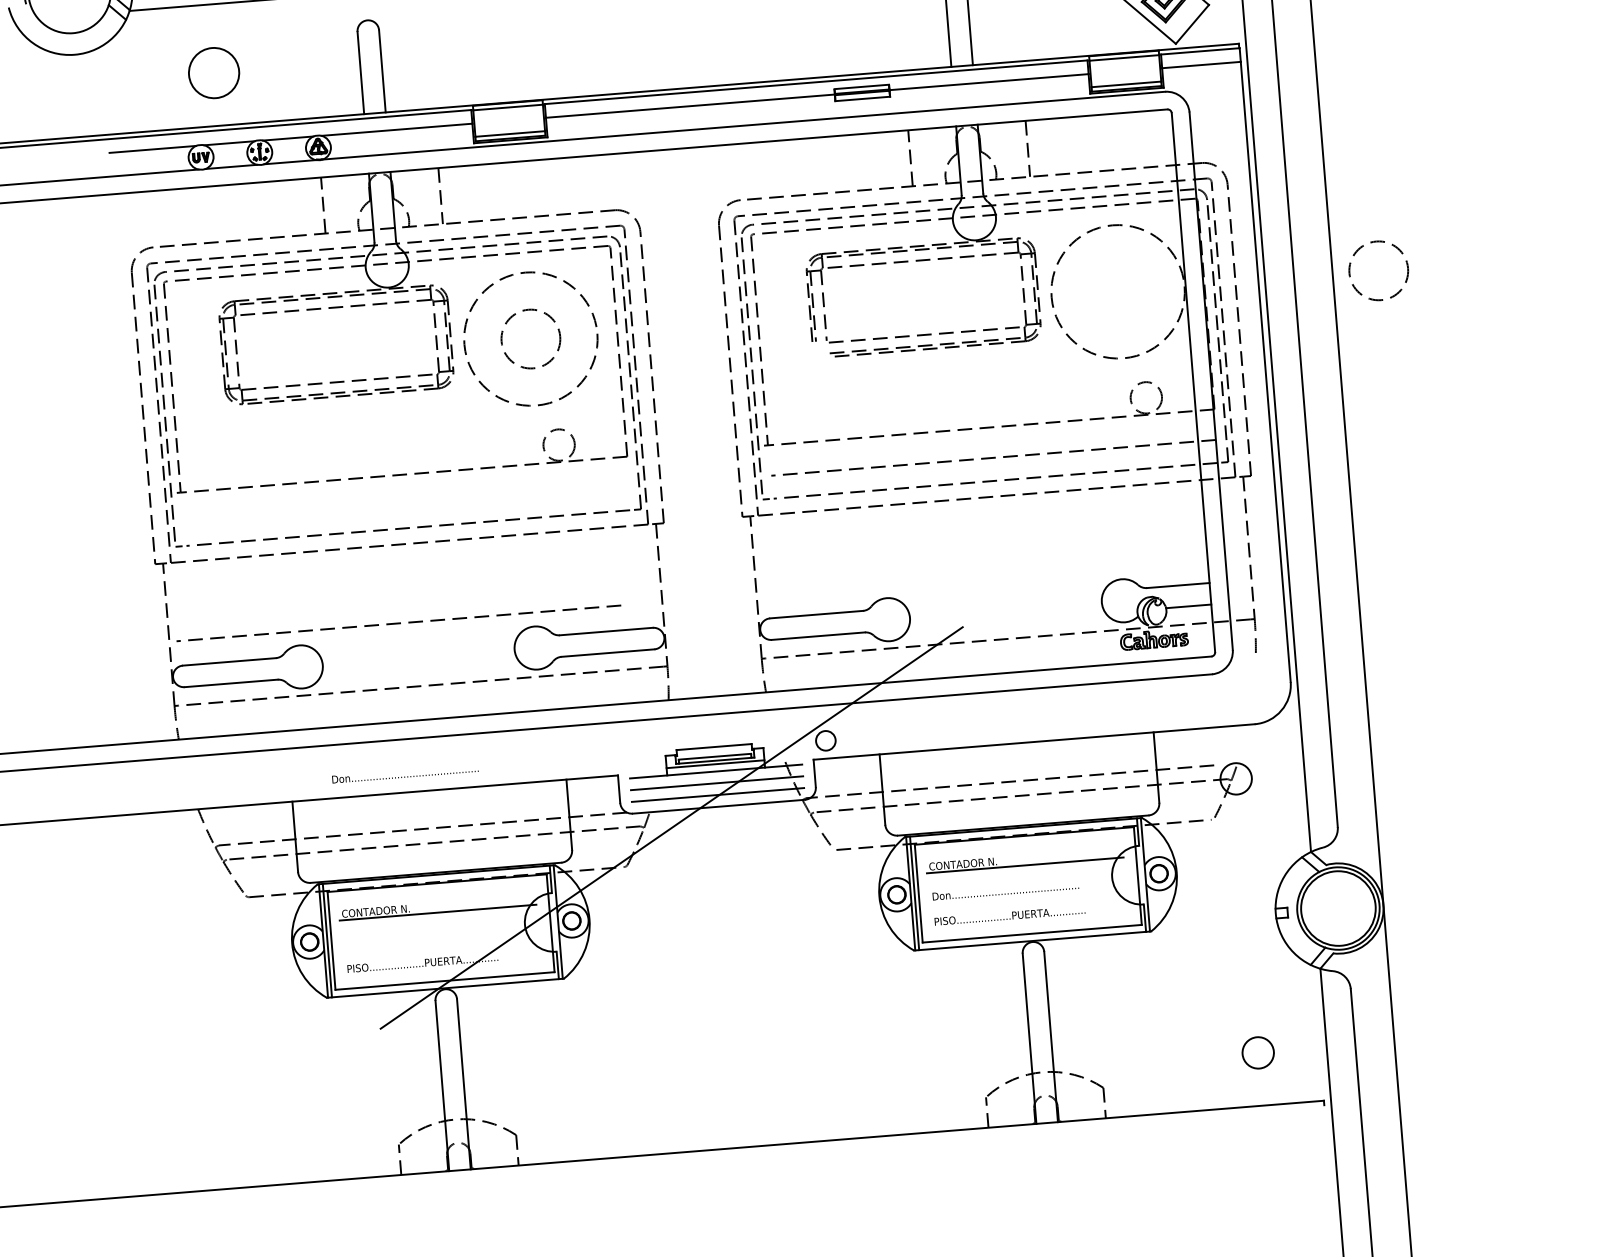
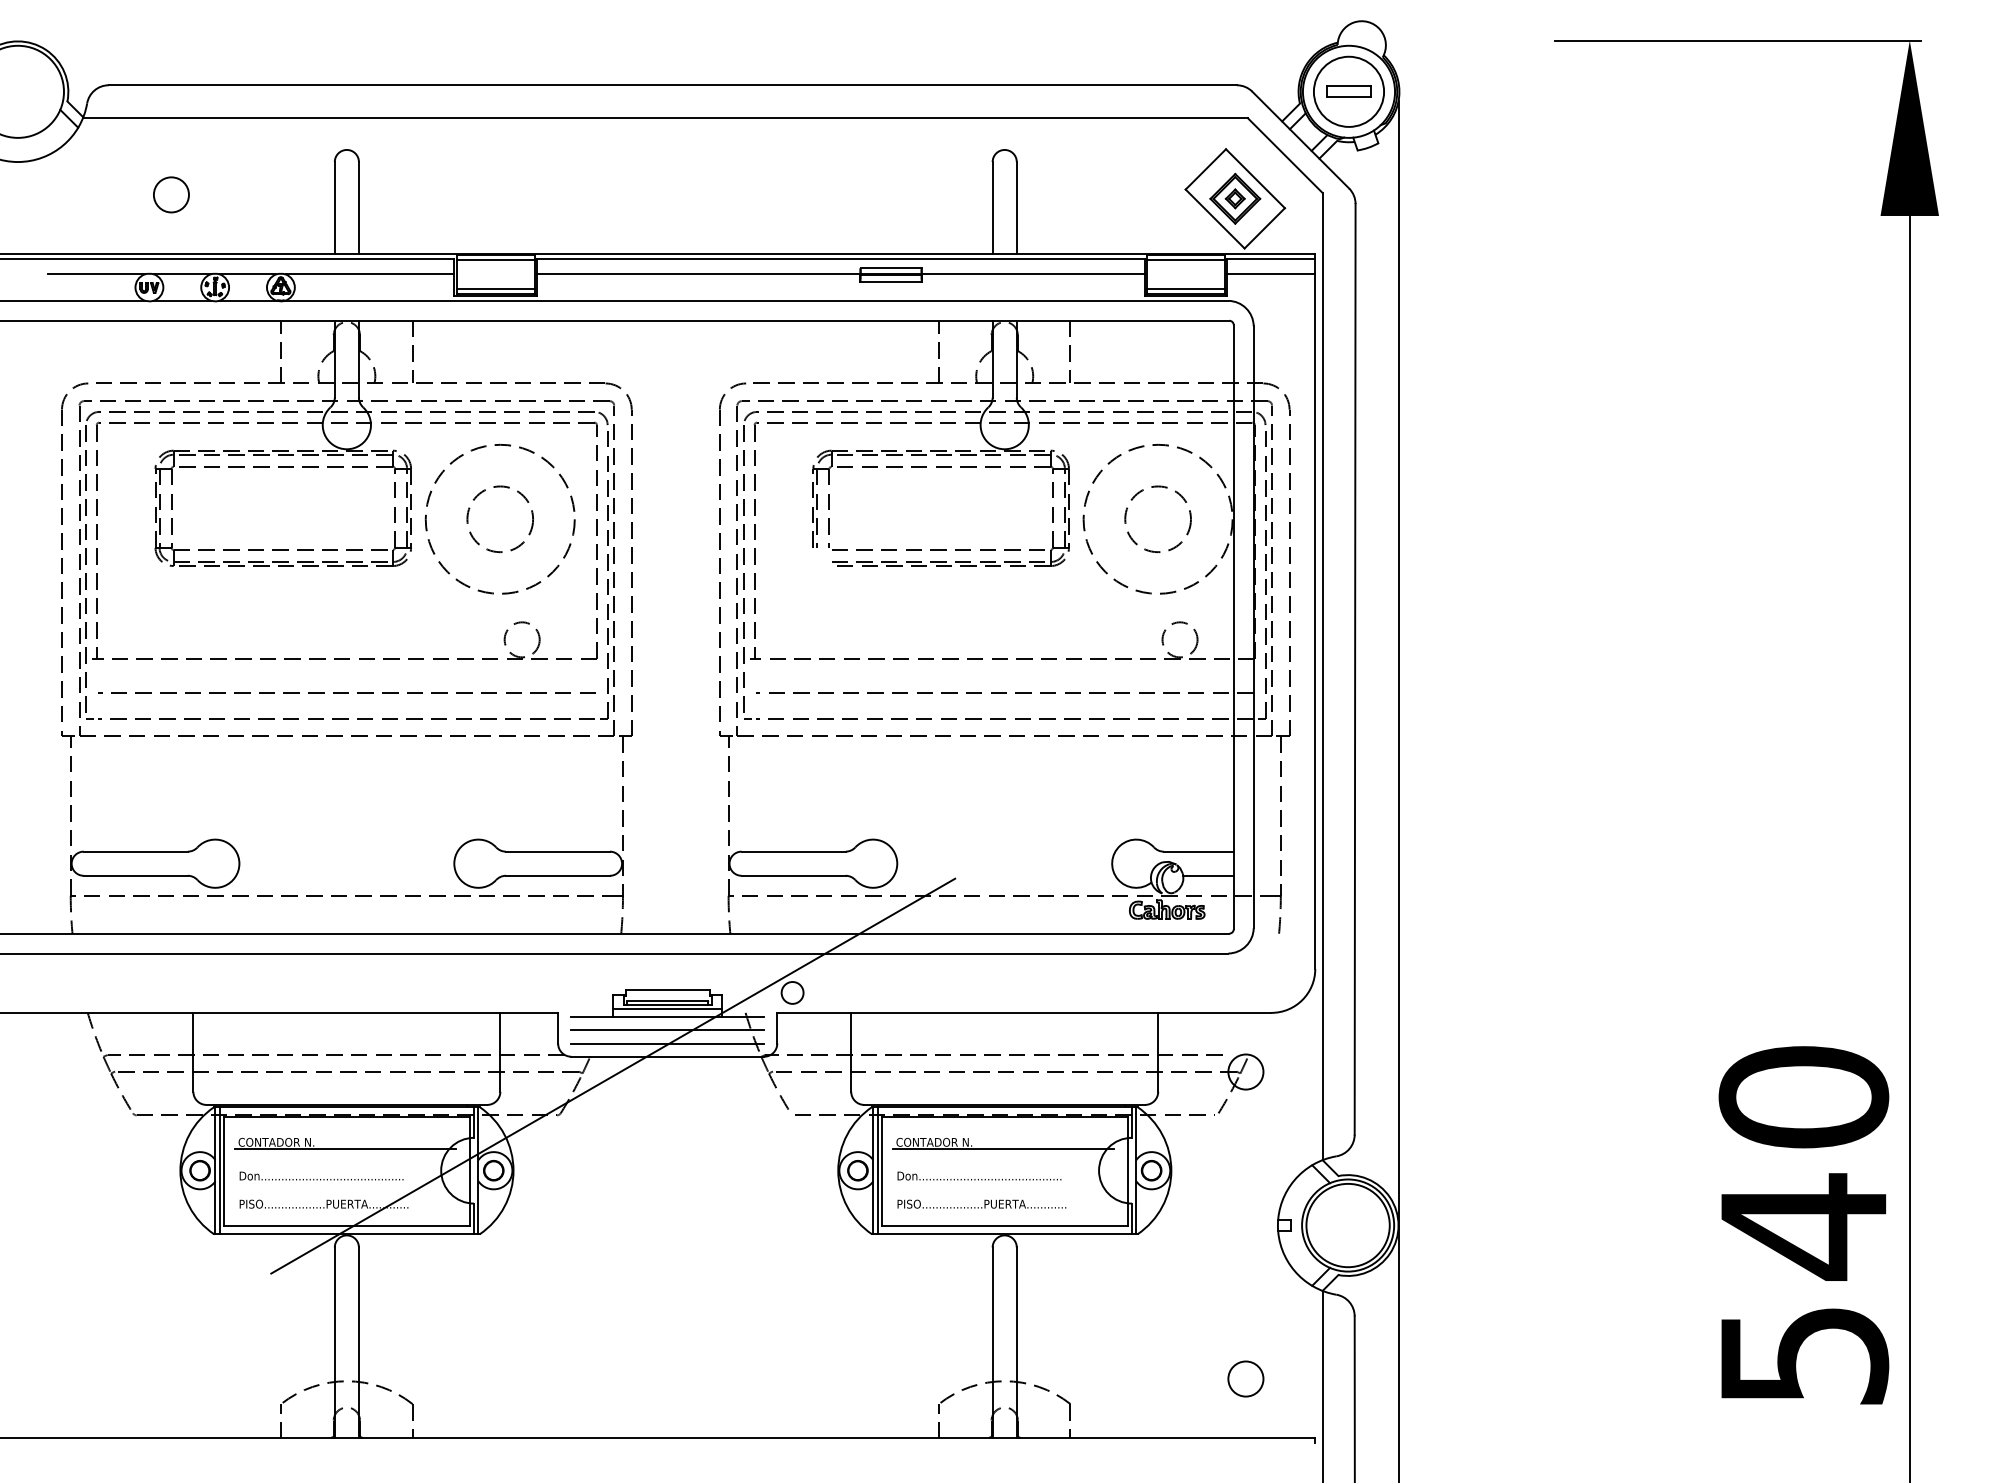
circle: (213, 72) -> (170, 194), size x0.62
circle: (1378, 271) -> (1157, 519), moved
line: (398, 622) -> (346, 692), moved
text: (405, 773) -> (321, 1175), moved

